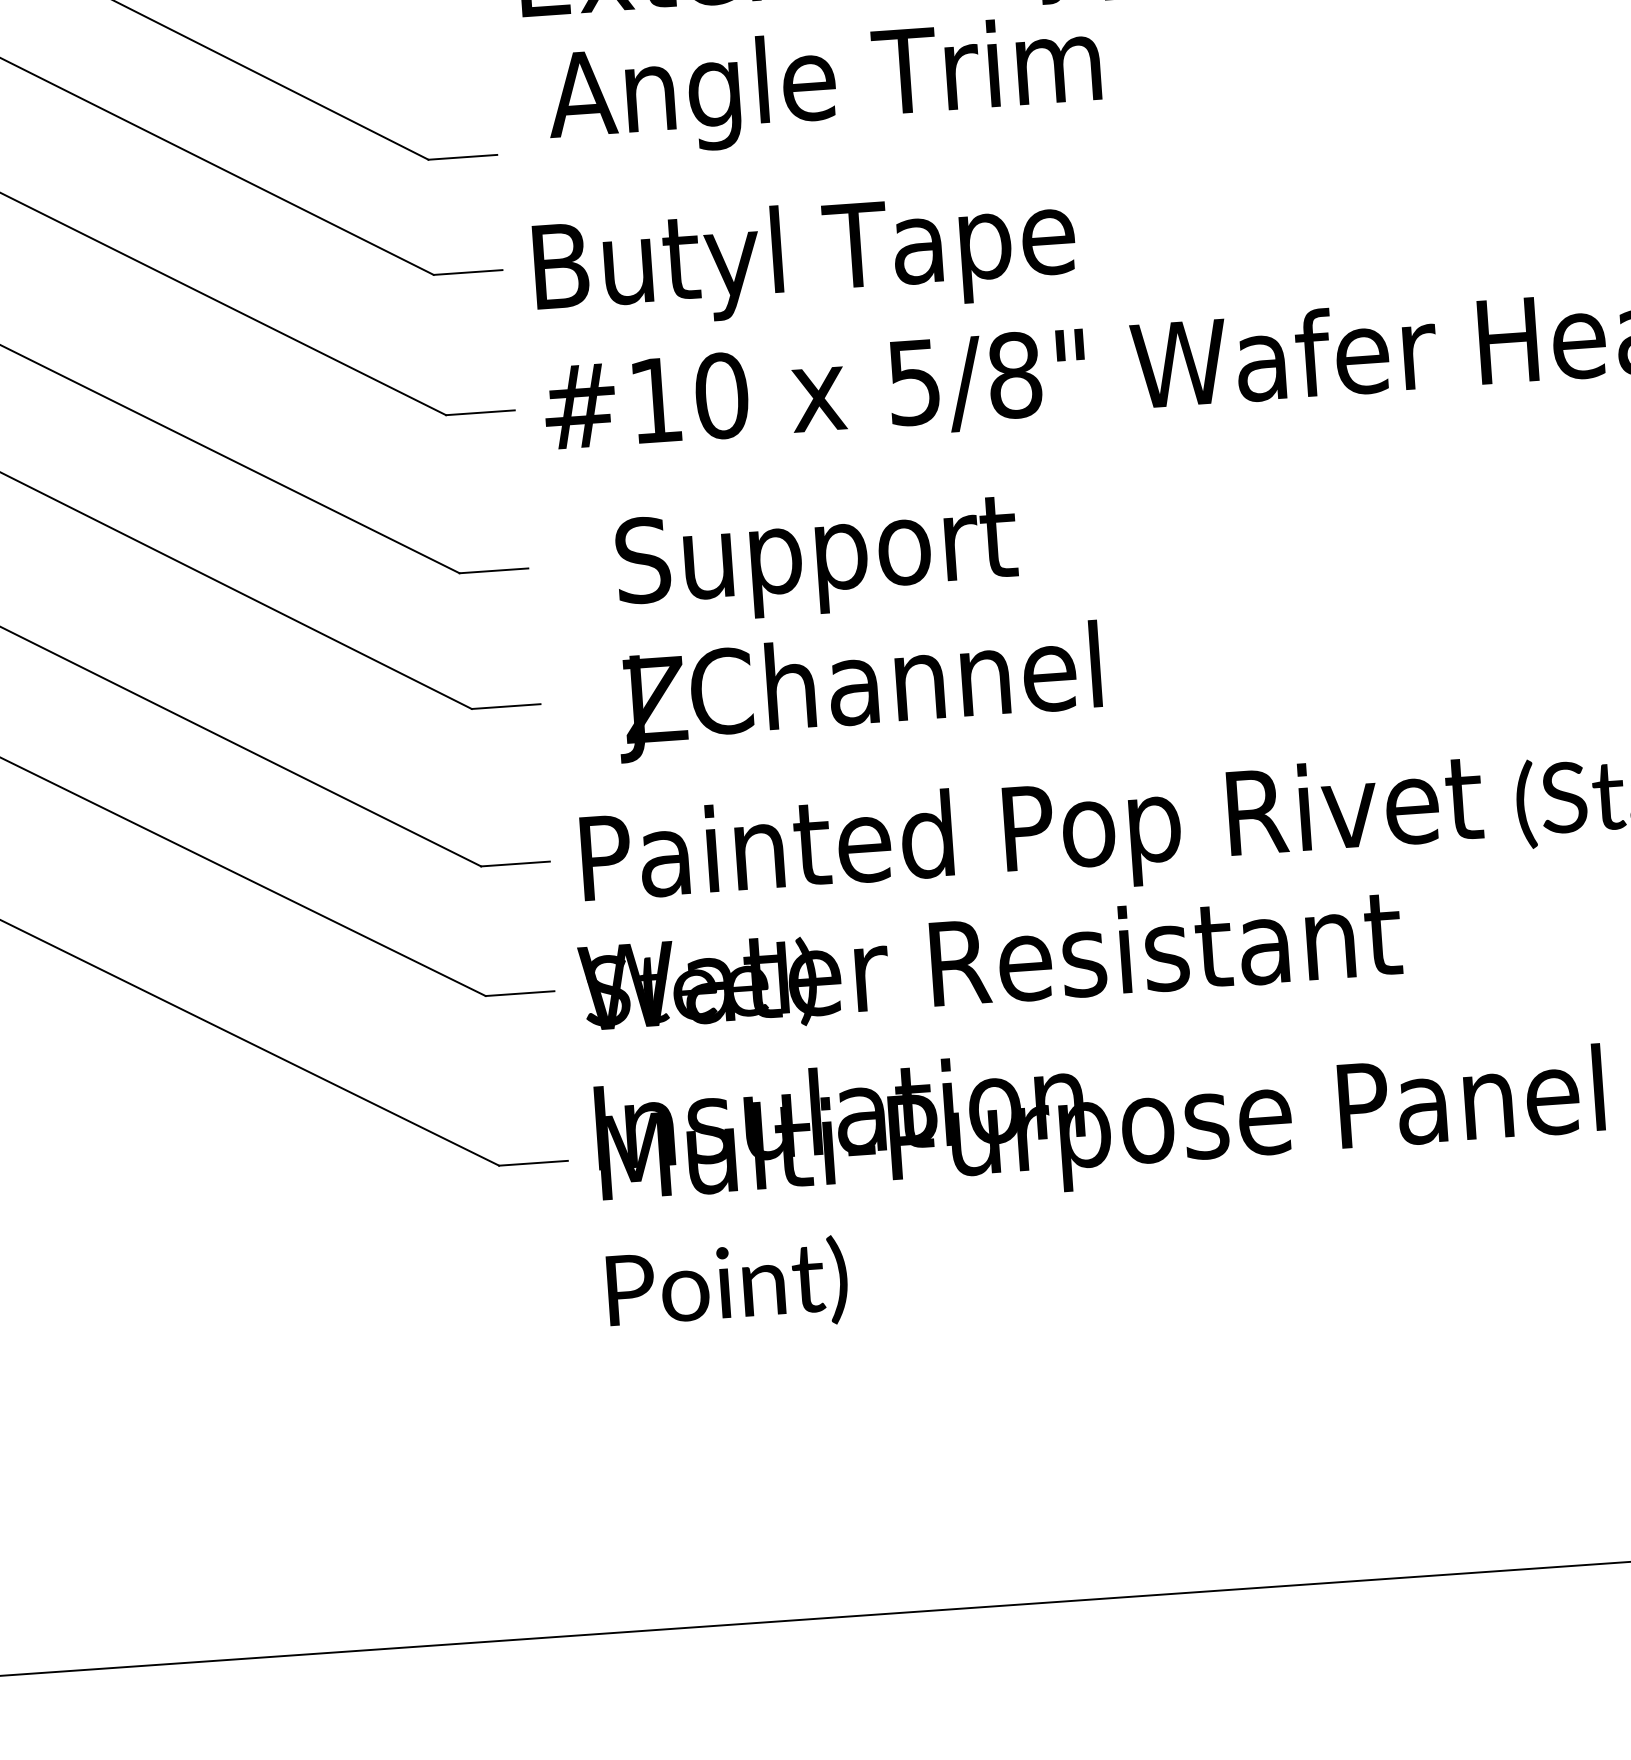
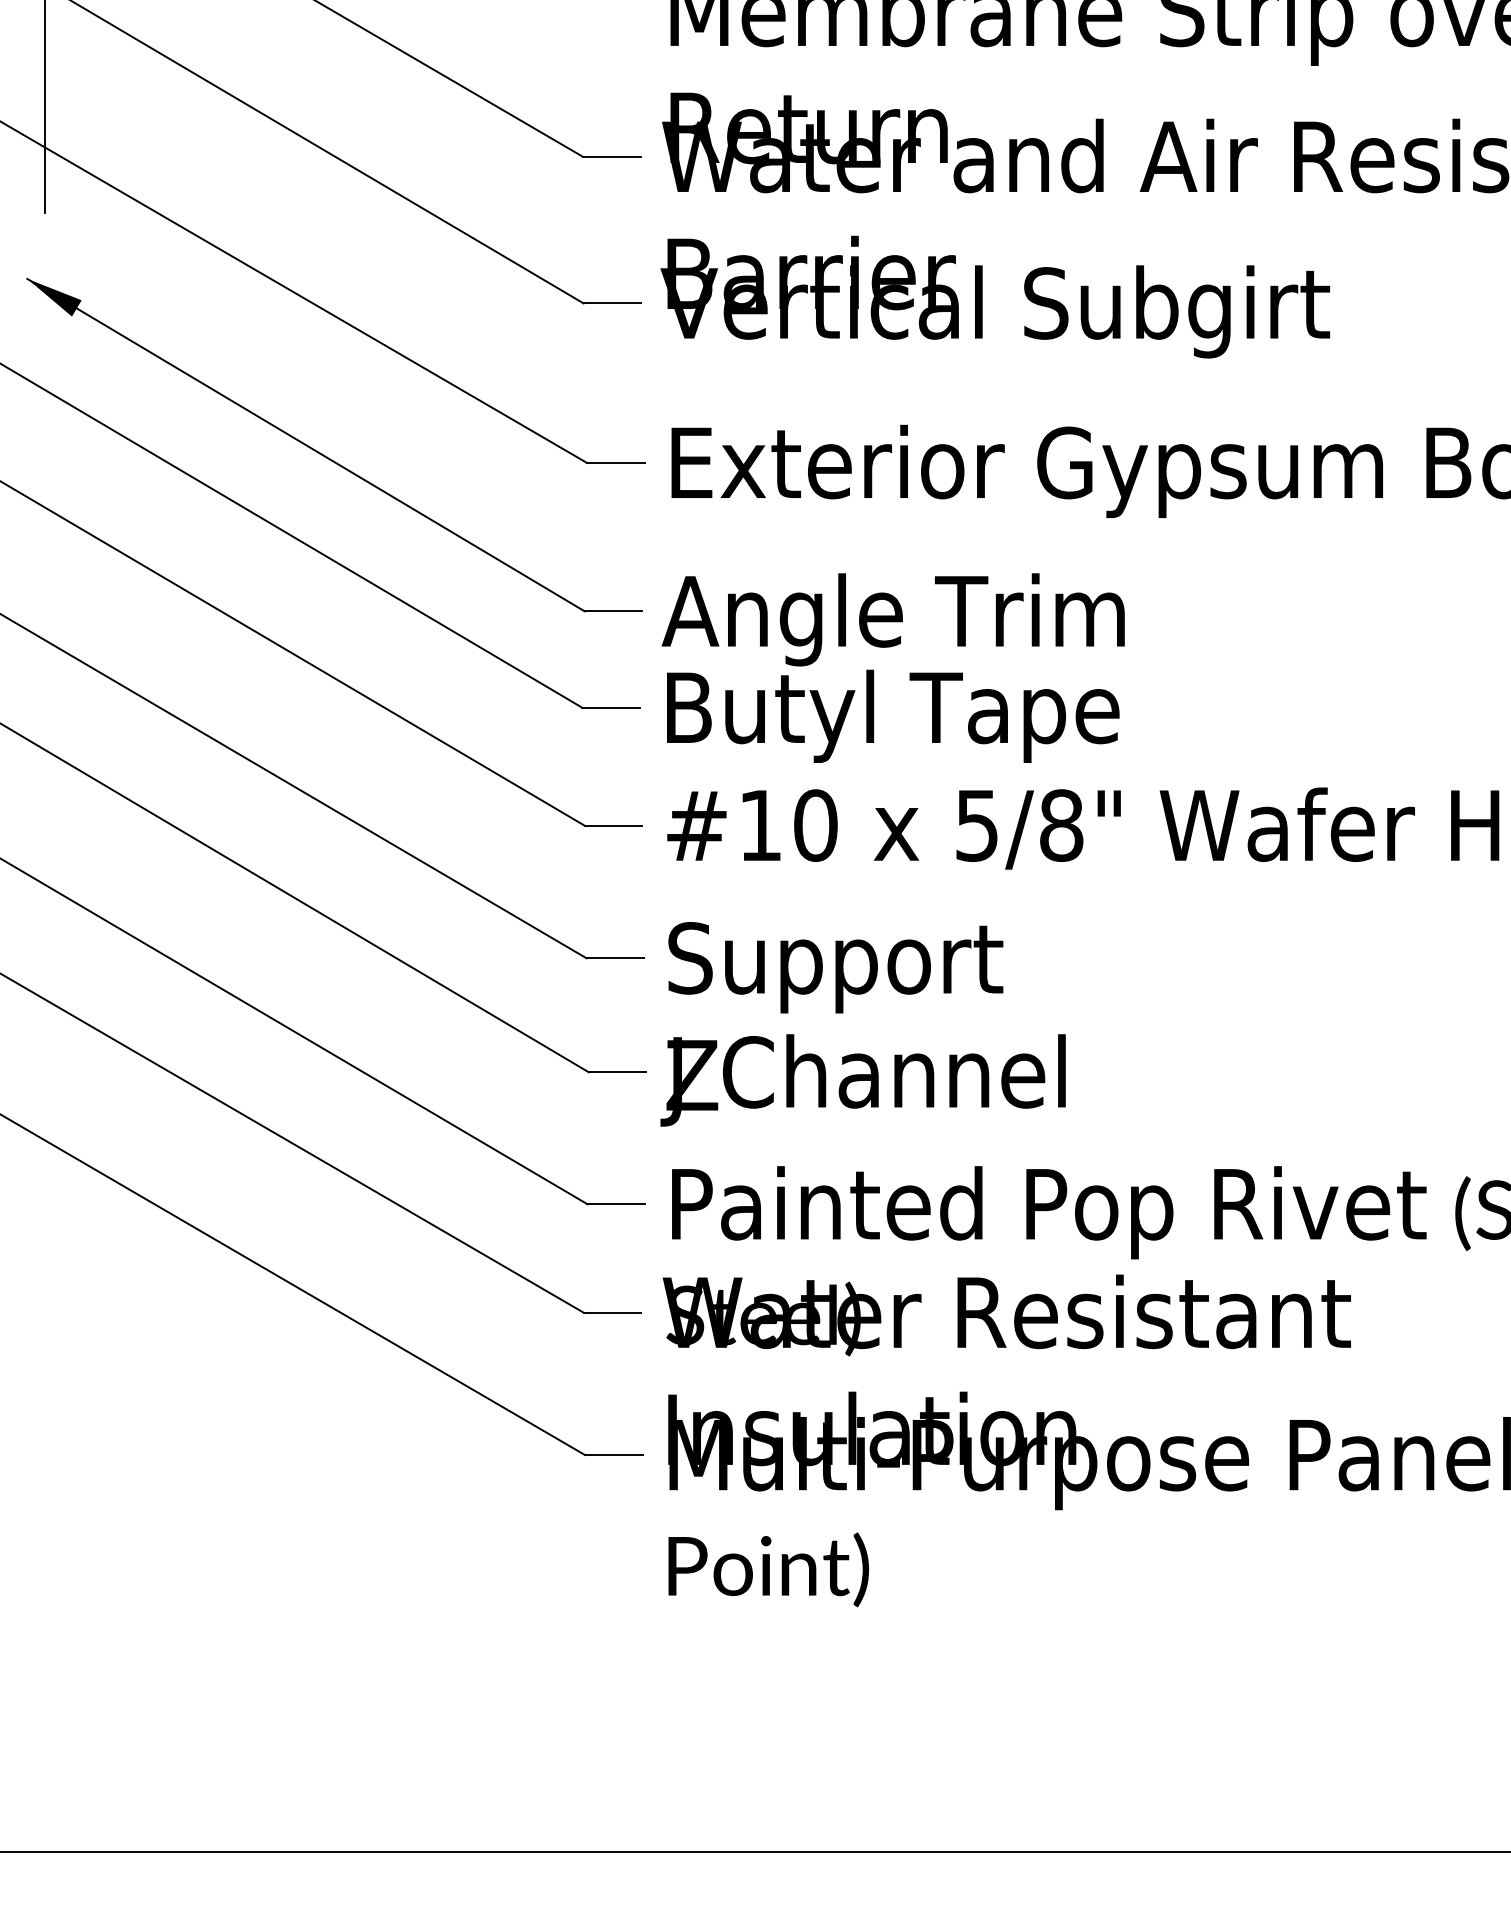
text: (823, 86) -> (892, 619), moved
text: (853, 624) -> (862, 1024), moved

